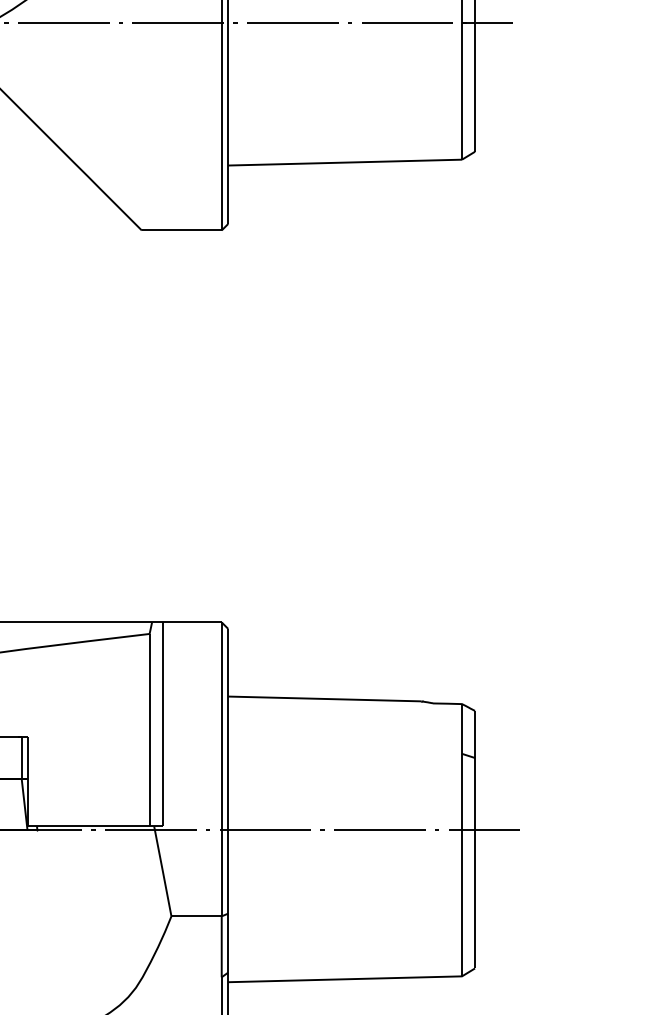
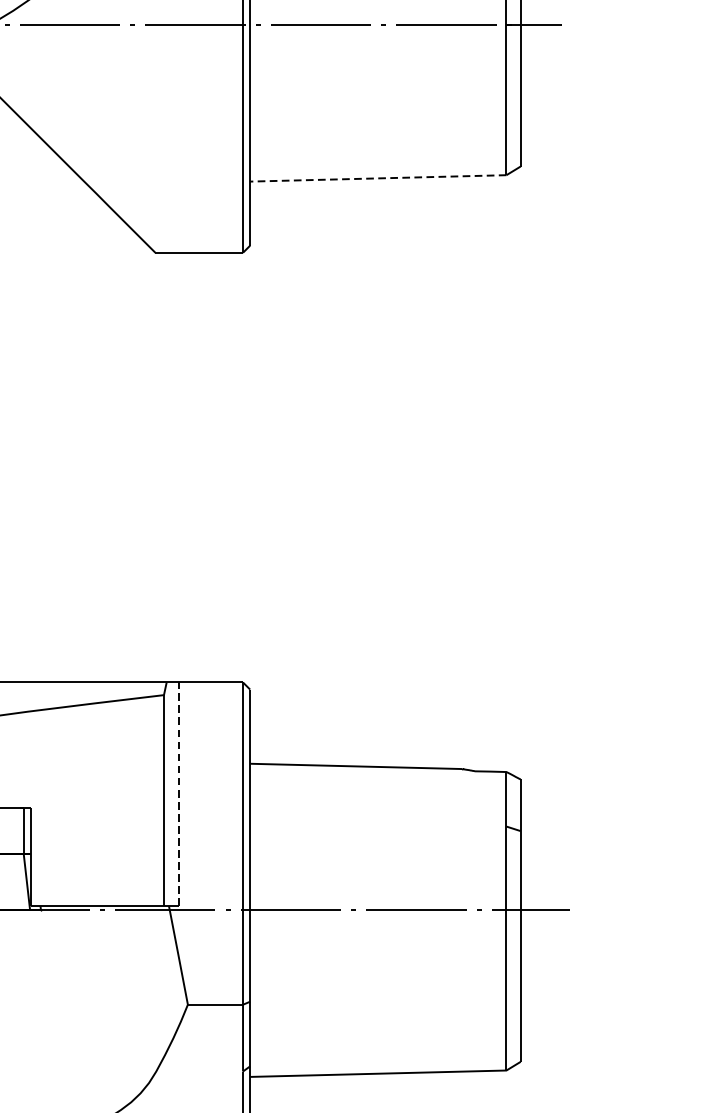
line: (345, 162) -> (378, 178), solid -> dashed
line: (163, 724) -> (179, 794), solid -> dashed

